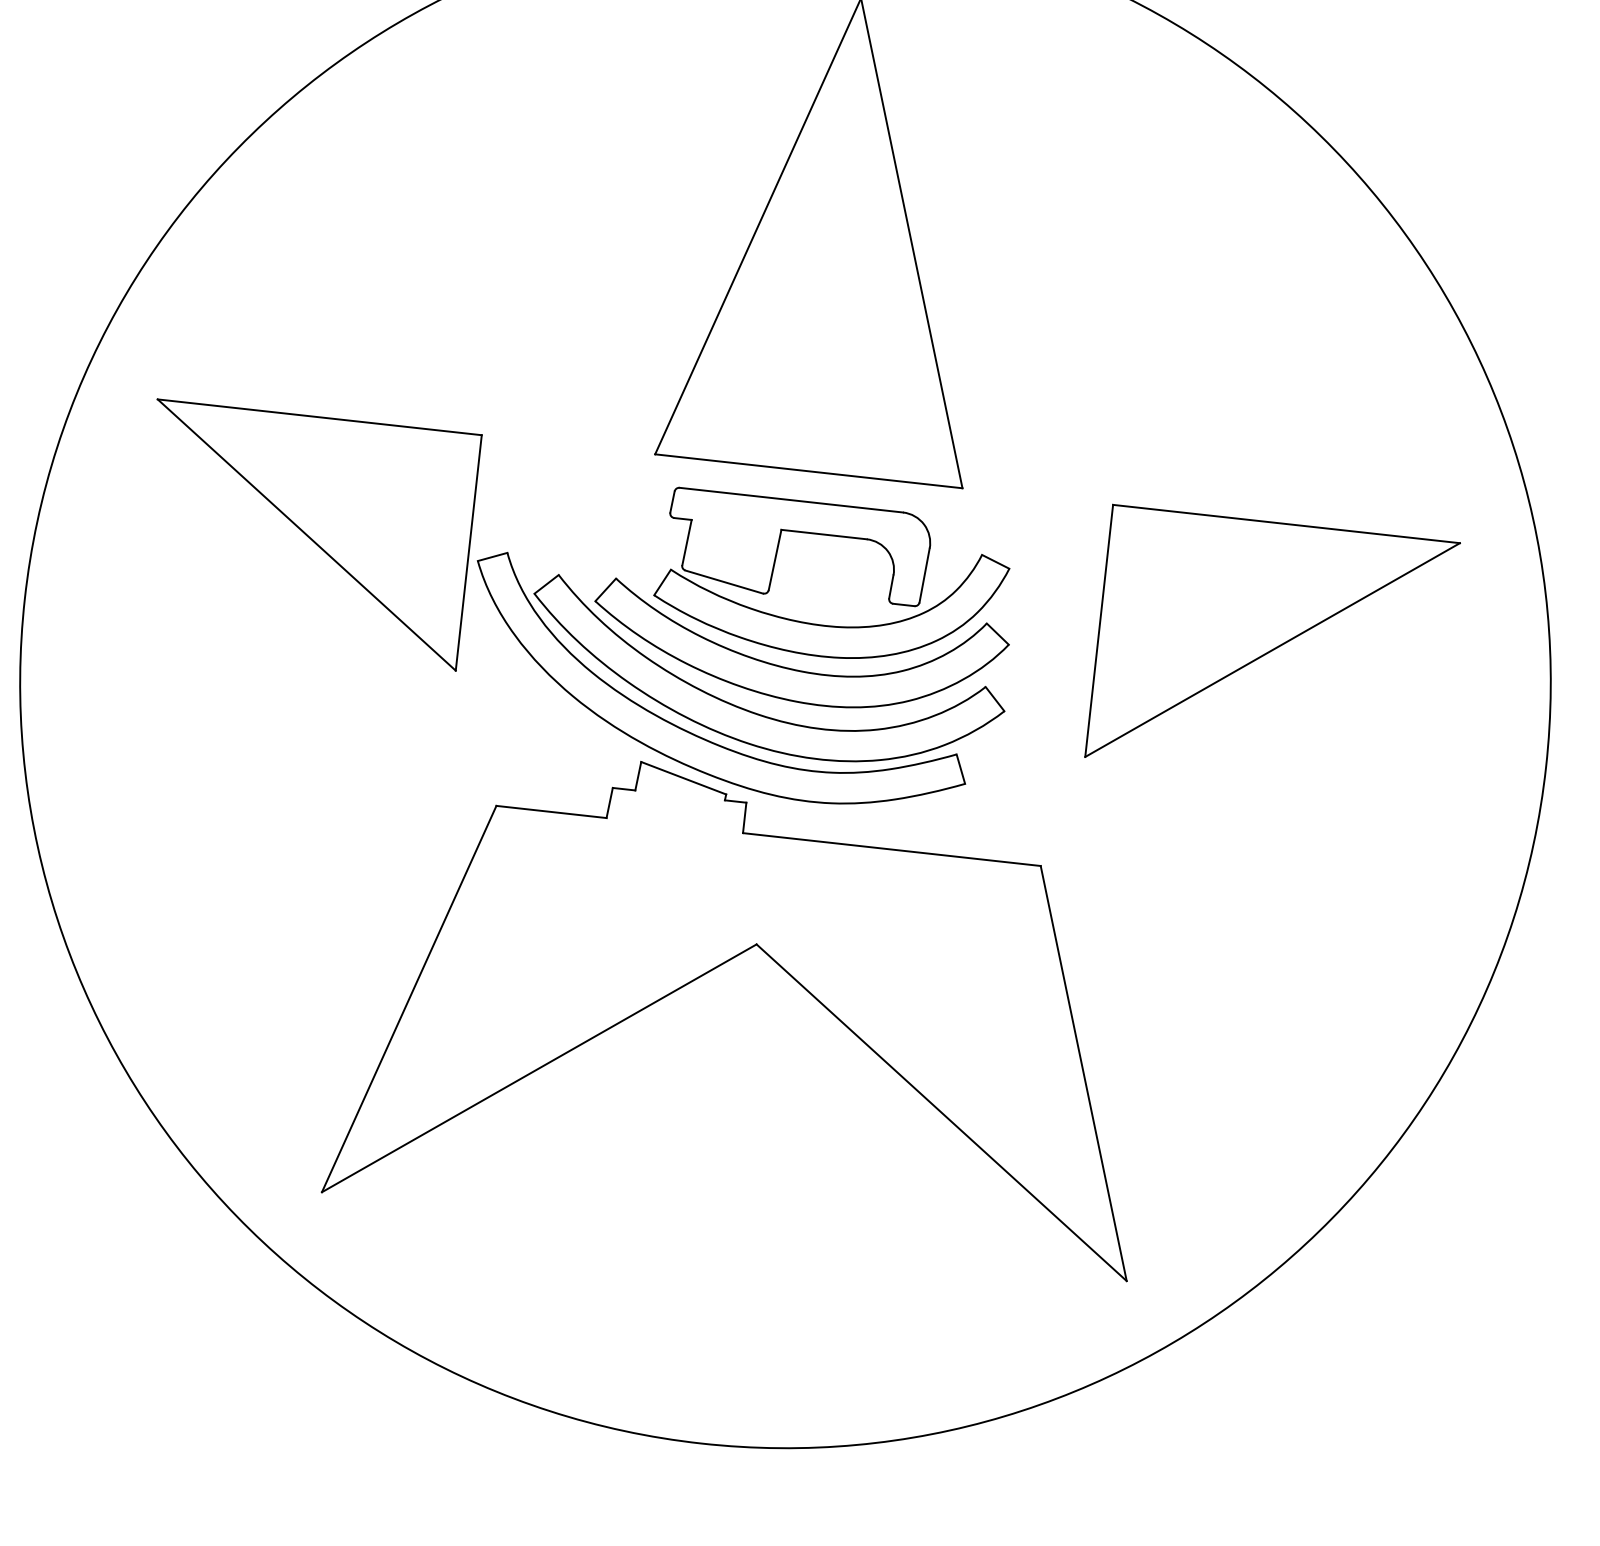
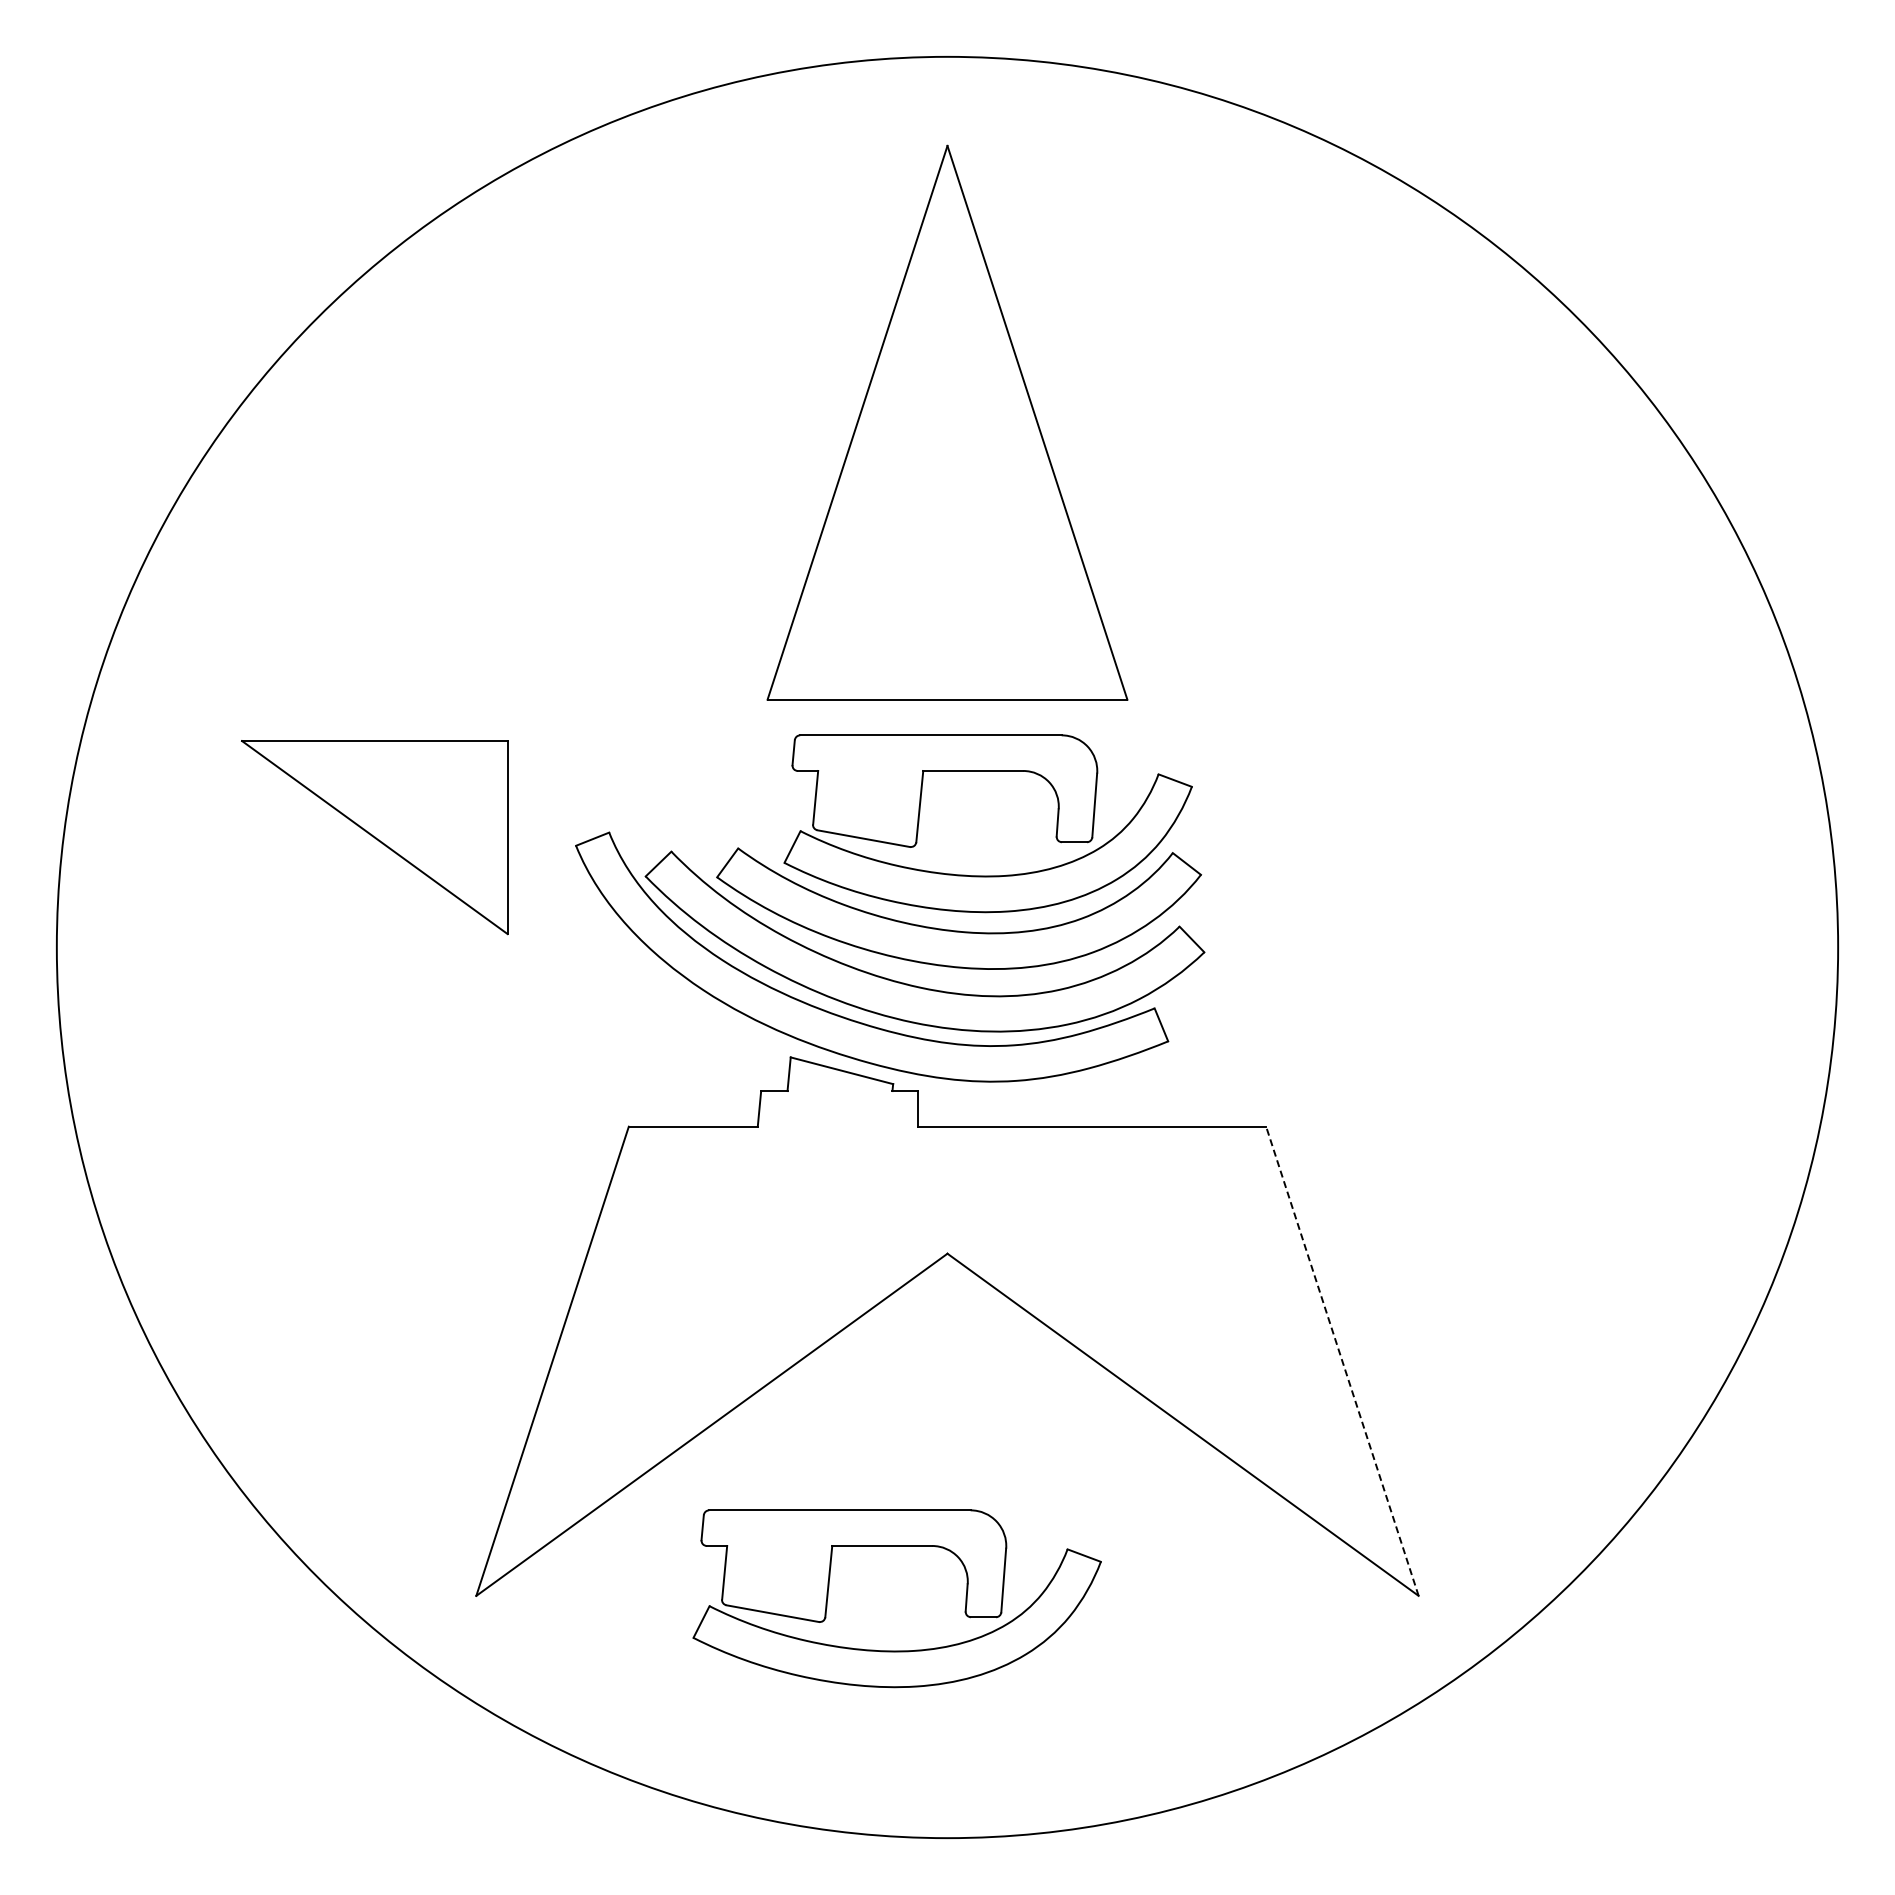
part: (306, 534) -> (374, 837), size x0.7
part: (1272, 649) -> (1506, 846), removed
line: (1083, 1073) -> (1342, 1361), solid -> dashed
part: (685, 1189) -> (896, 1546), added

